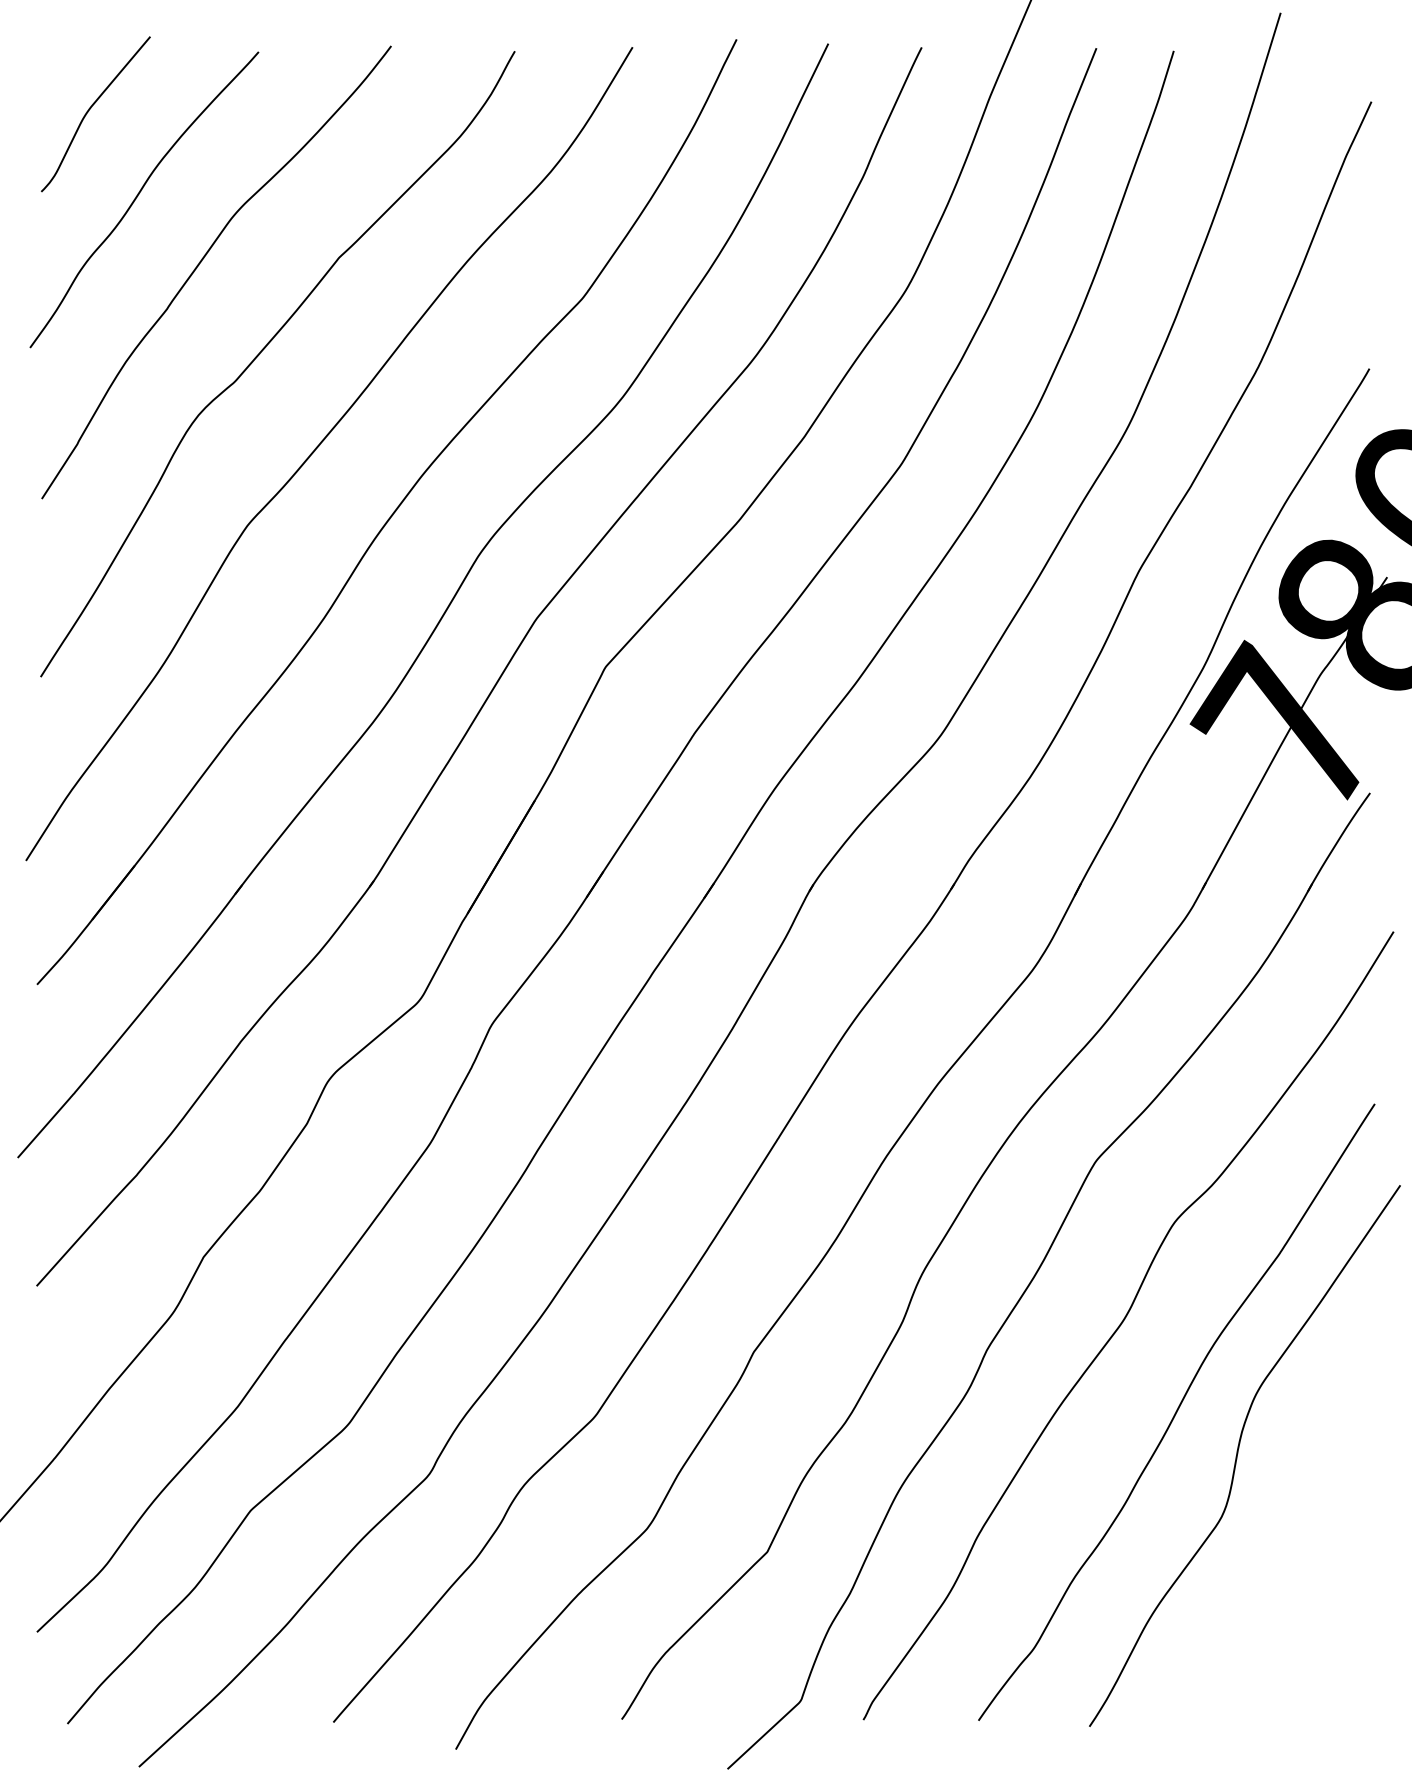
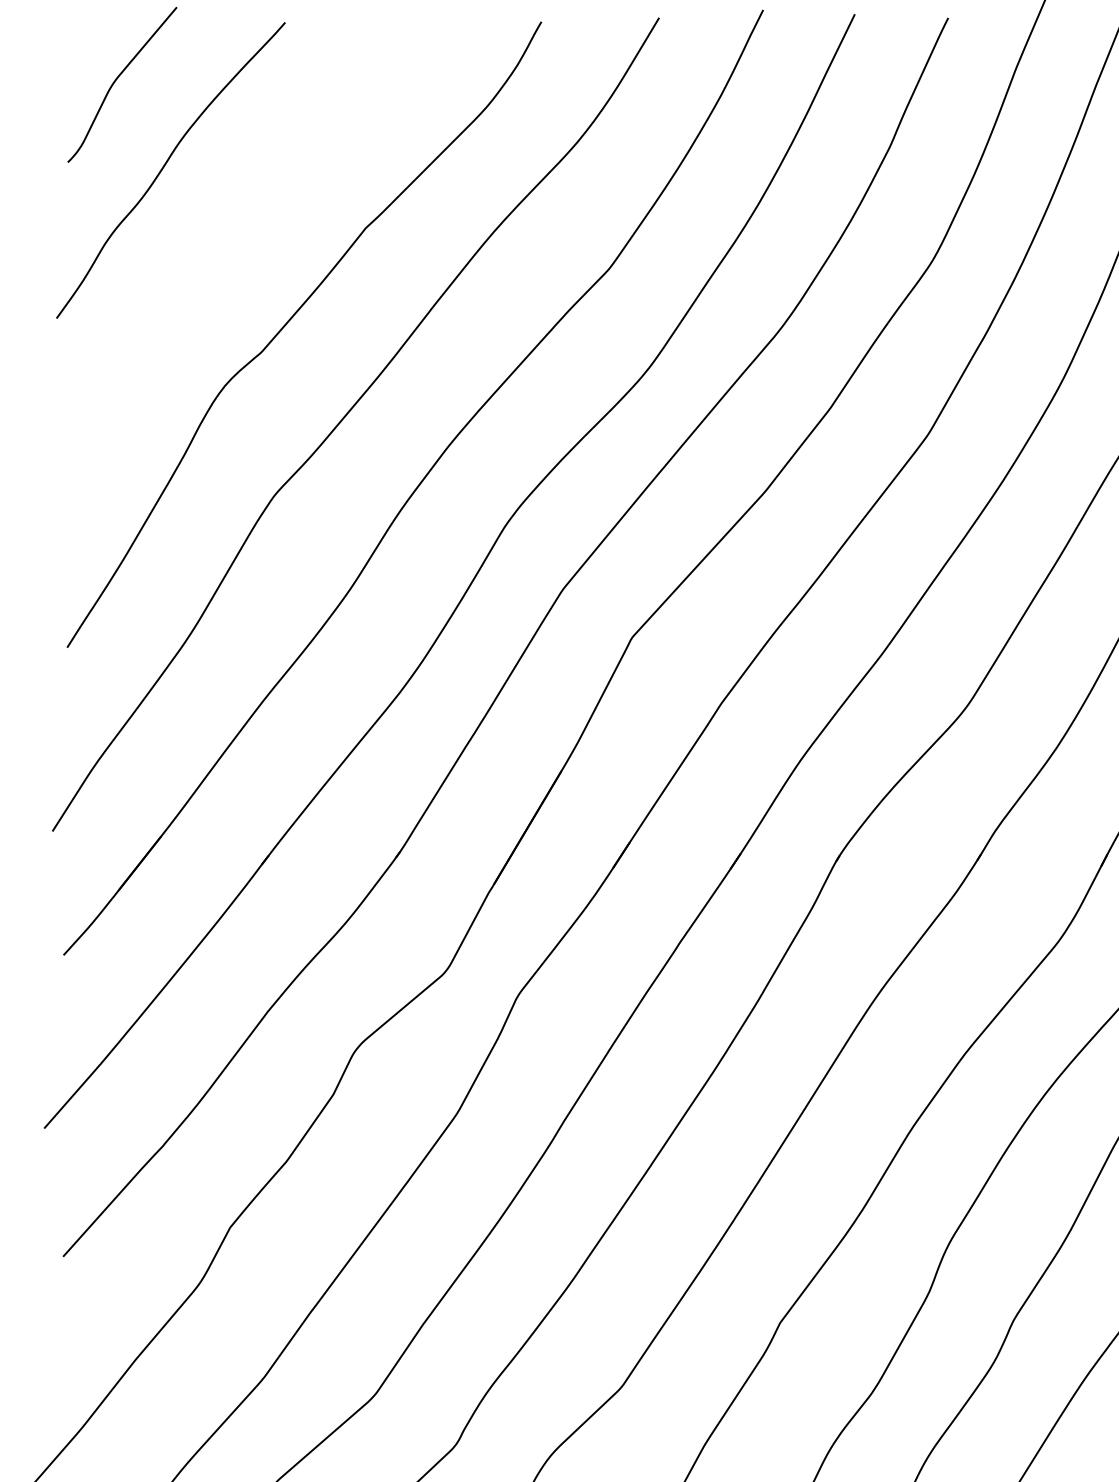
curve: (202, 261) -> (229, 232), removed

